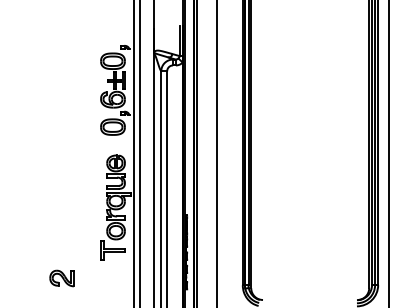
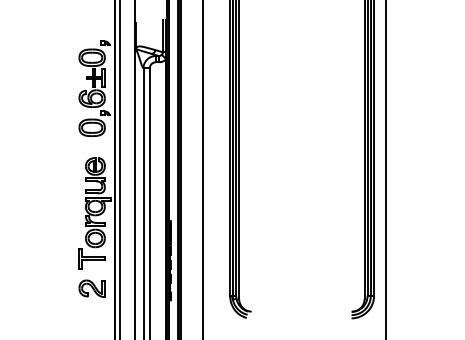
part: (61, 278) -> (91, 288), moved

